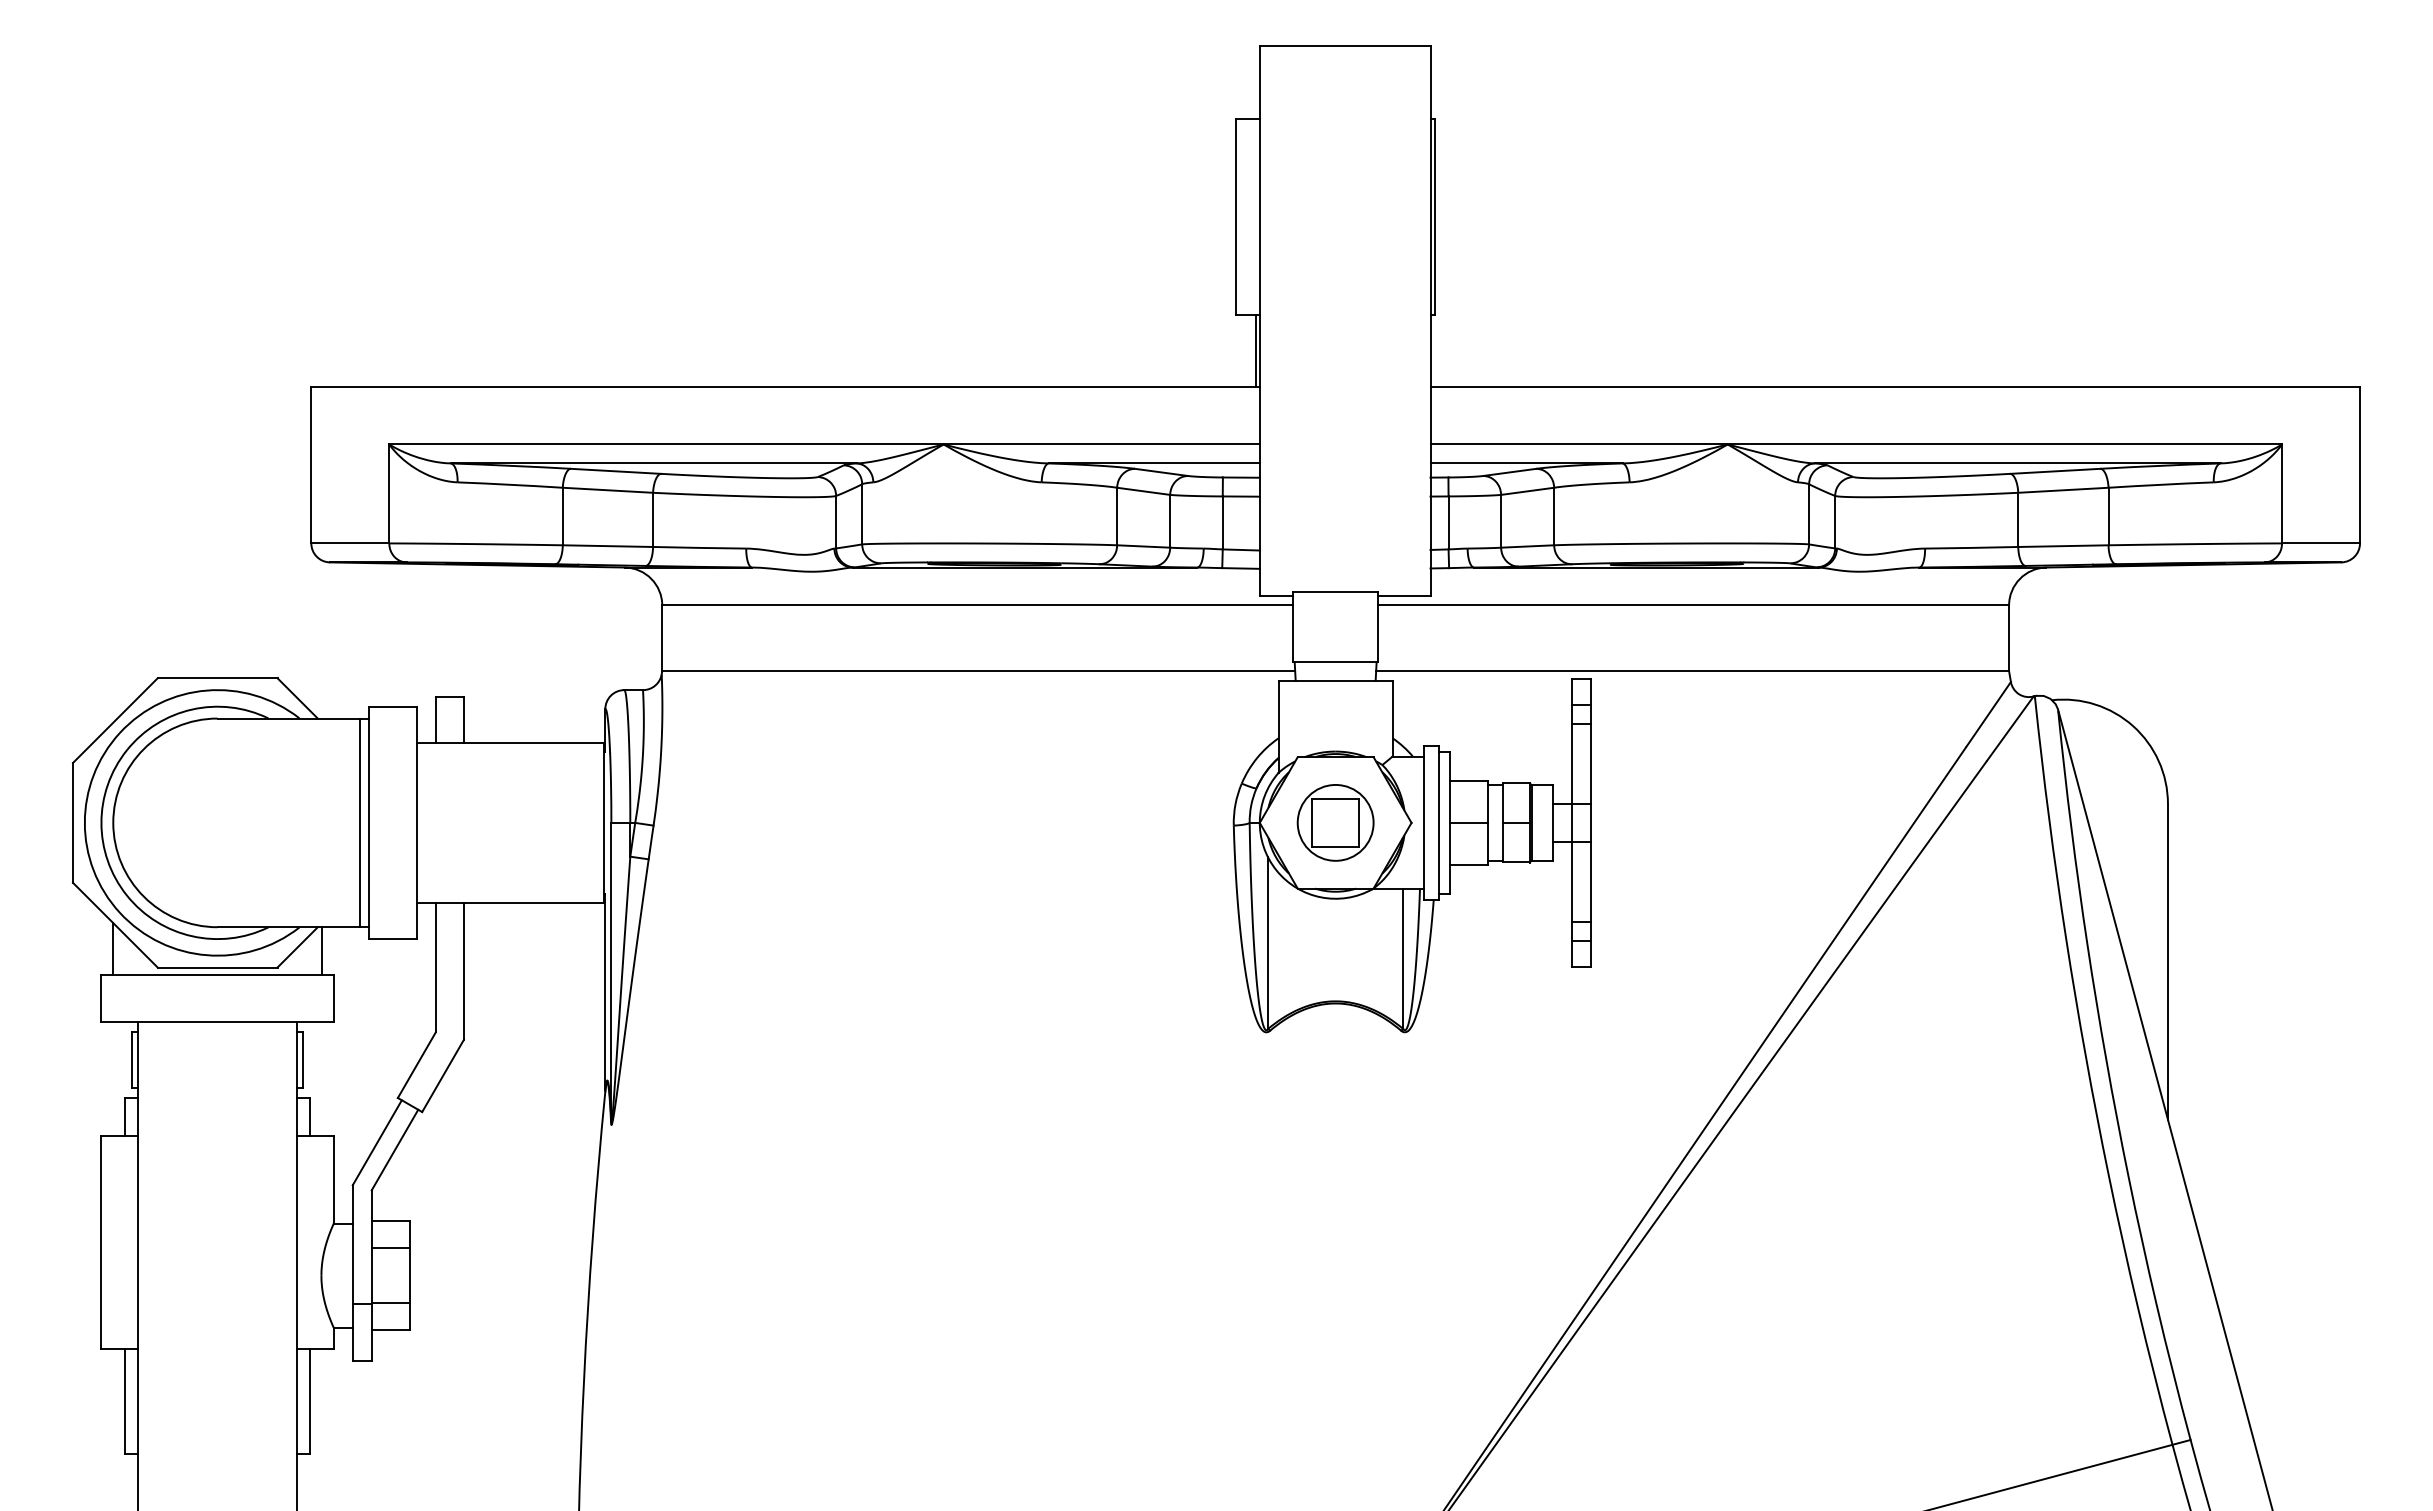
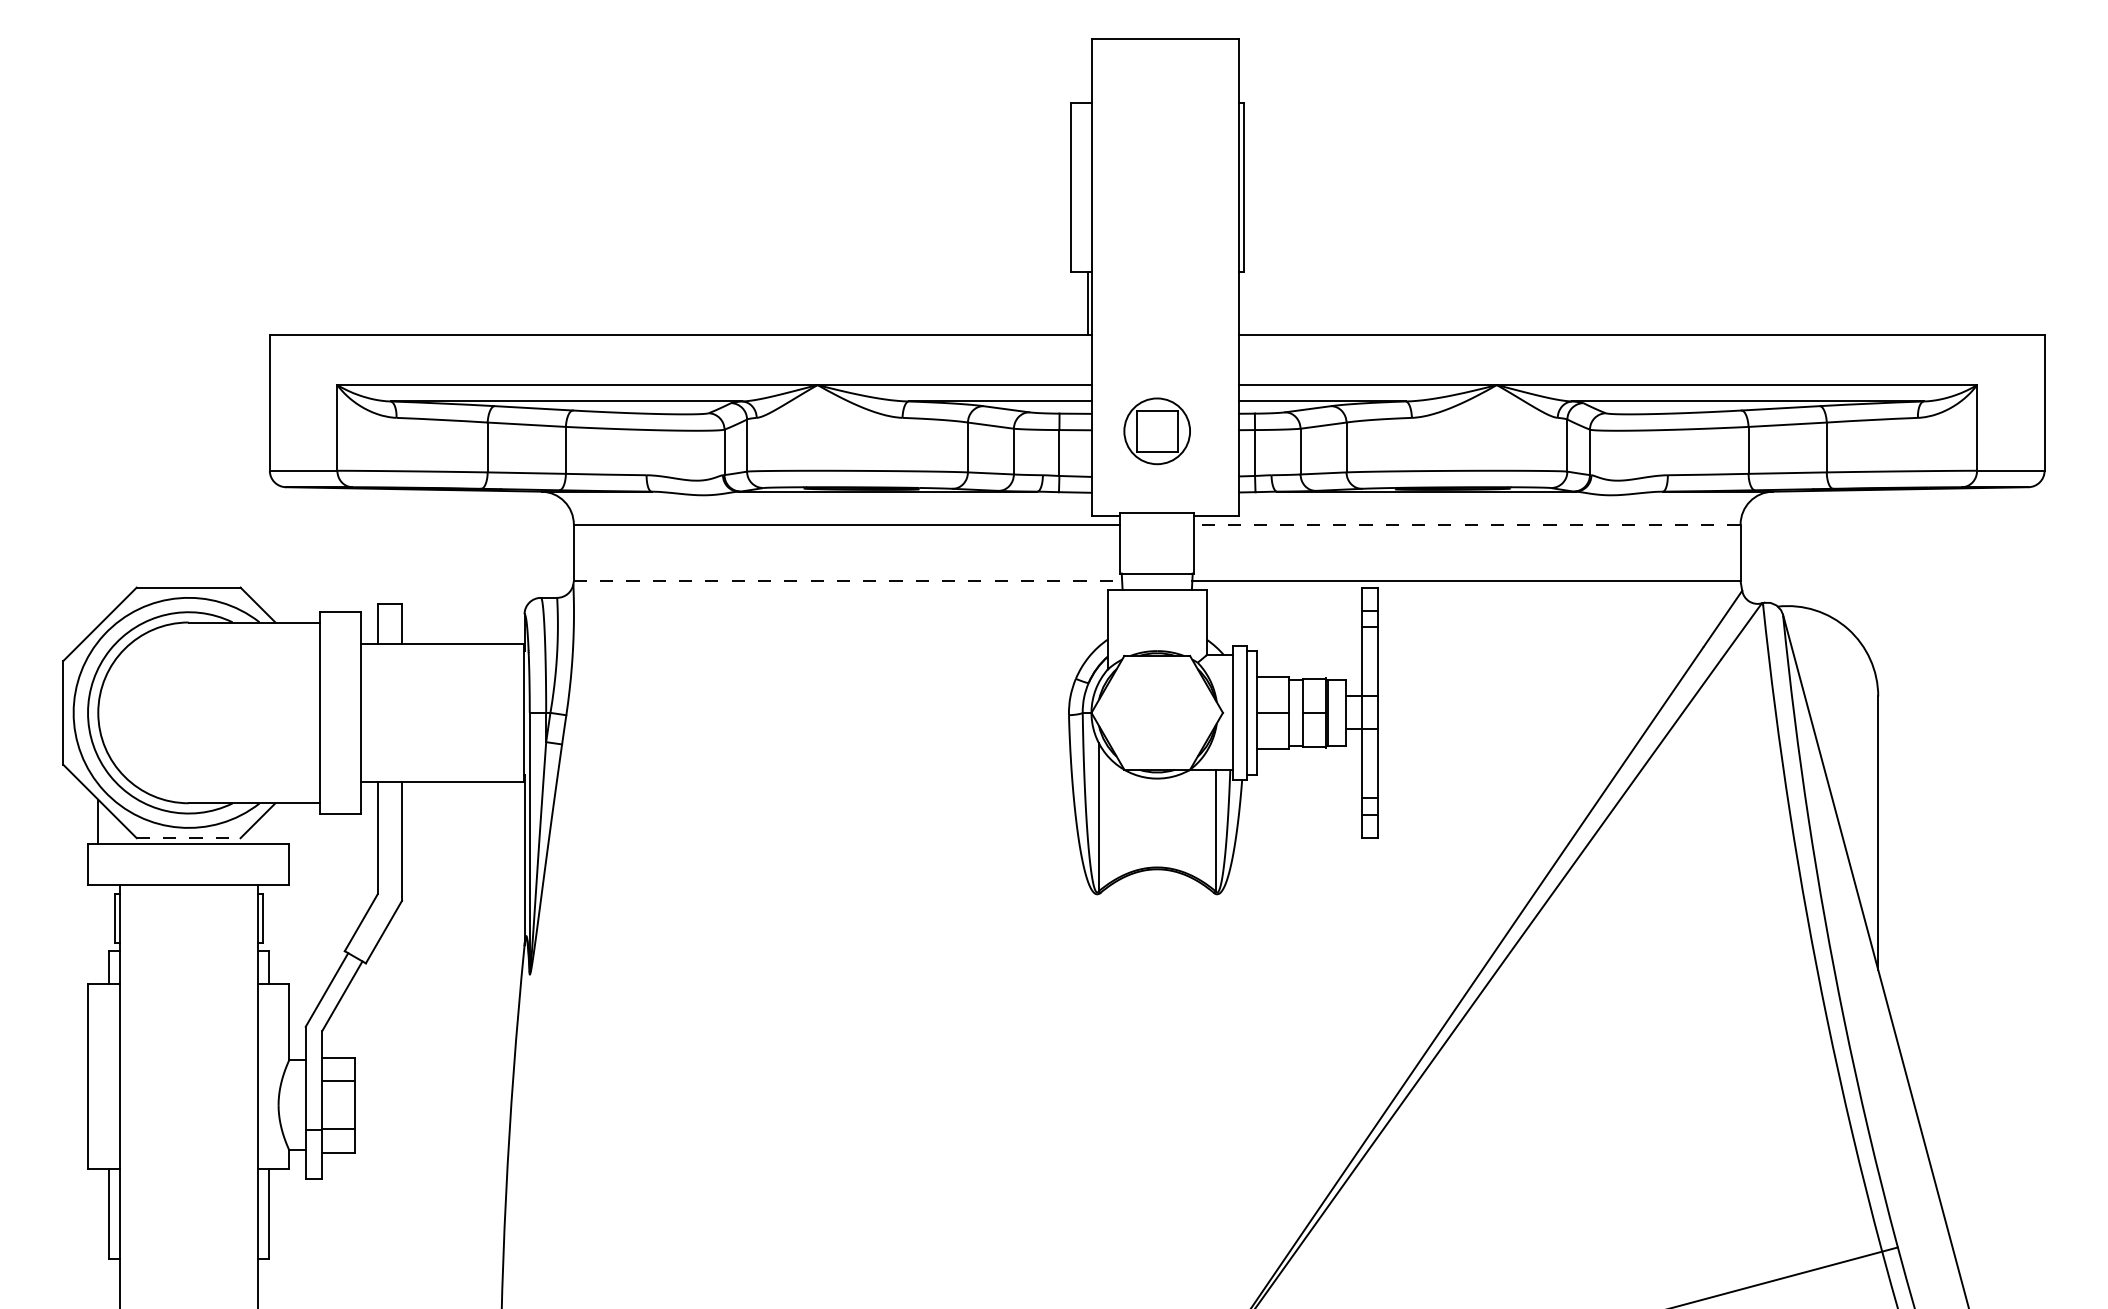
line: (1693, 605) -> (1467, 524), solid -> dashed
line: (979, 671) -> (848, 581), solid -> dashed
line: (359, 822) -> (311, 712), removed
part: (1335, 822) -> (1157, 430), moved
line: (321, 950) -> (278, 823), removed
line: (217, 967) -> (188, 838), solid -> dashed

